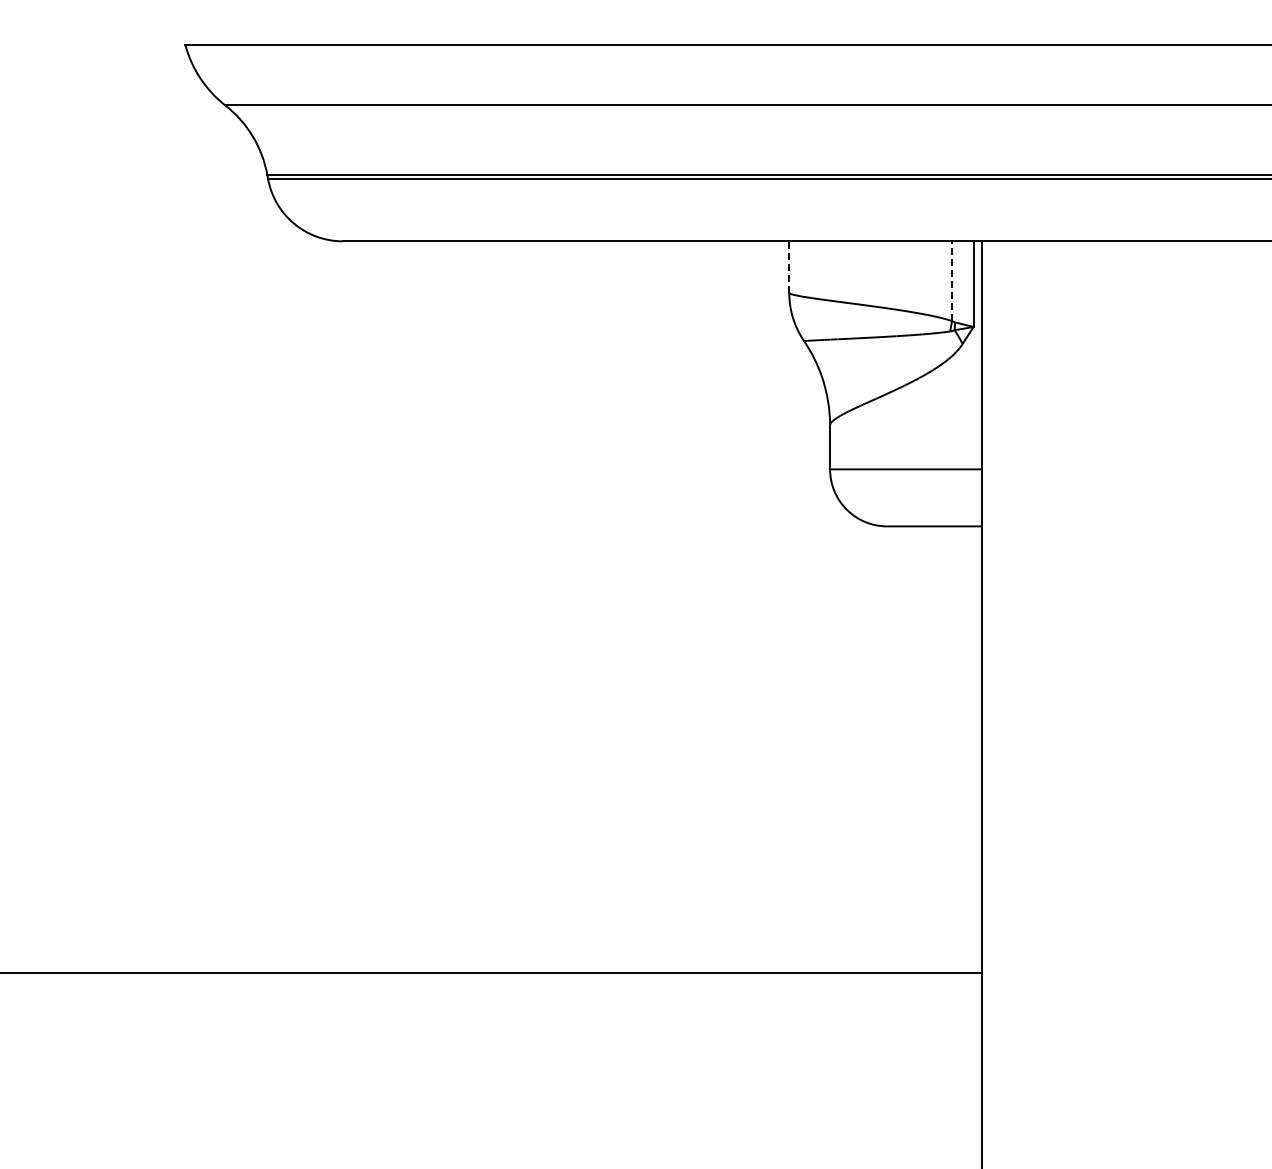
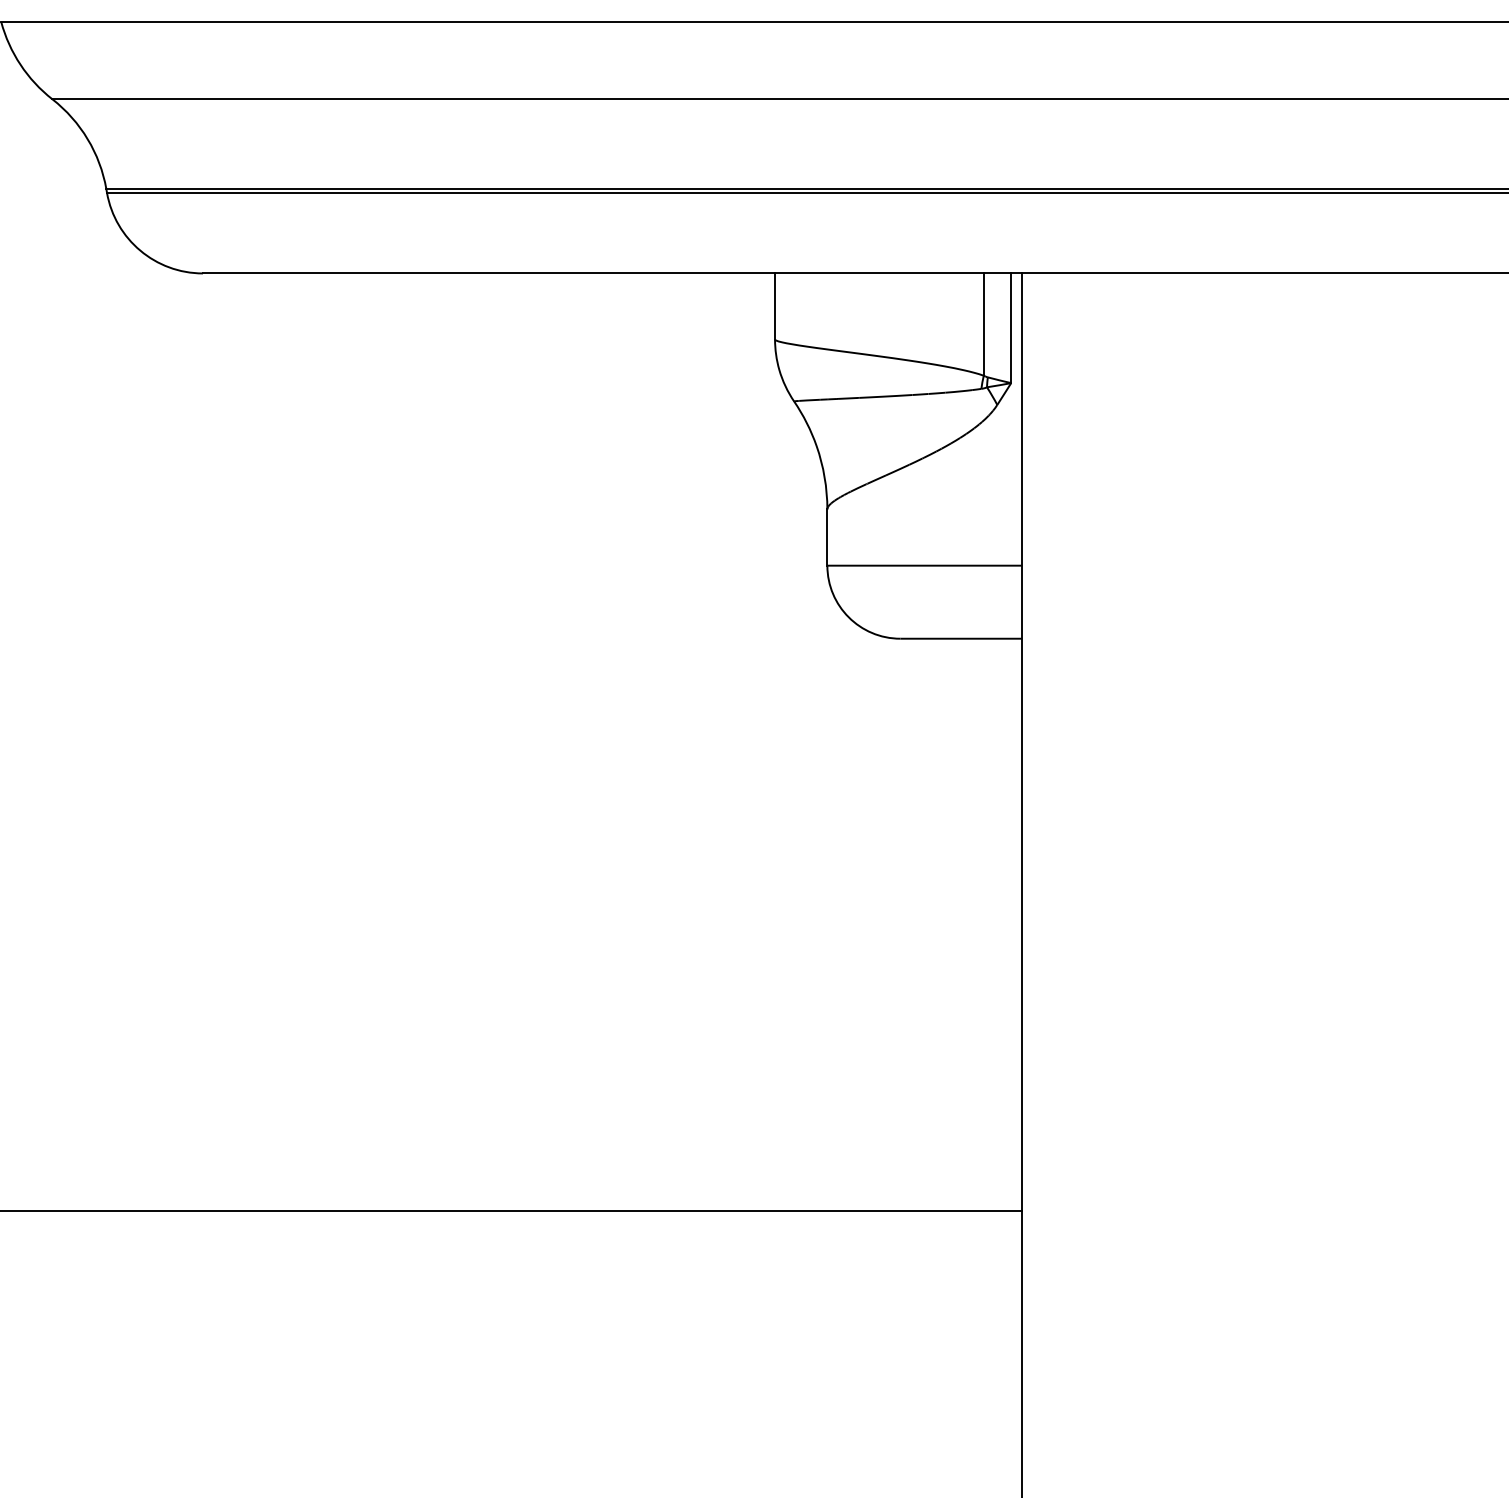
line: (789, 267) -> (775, 306), dashed -> solid
line: (952, 281) -> (984, 324), dashed -> solid

